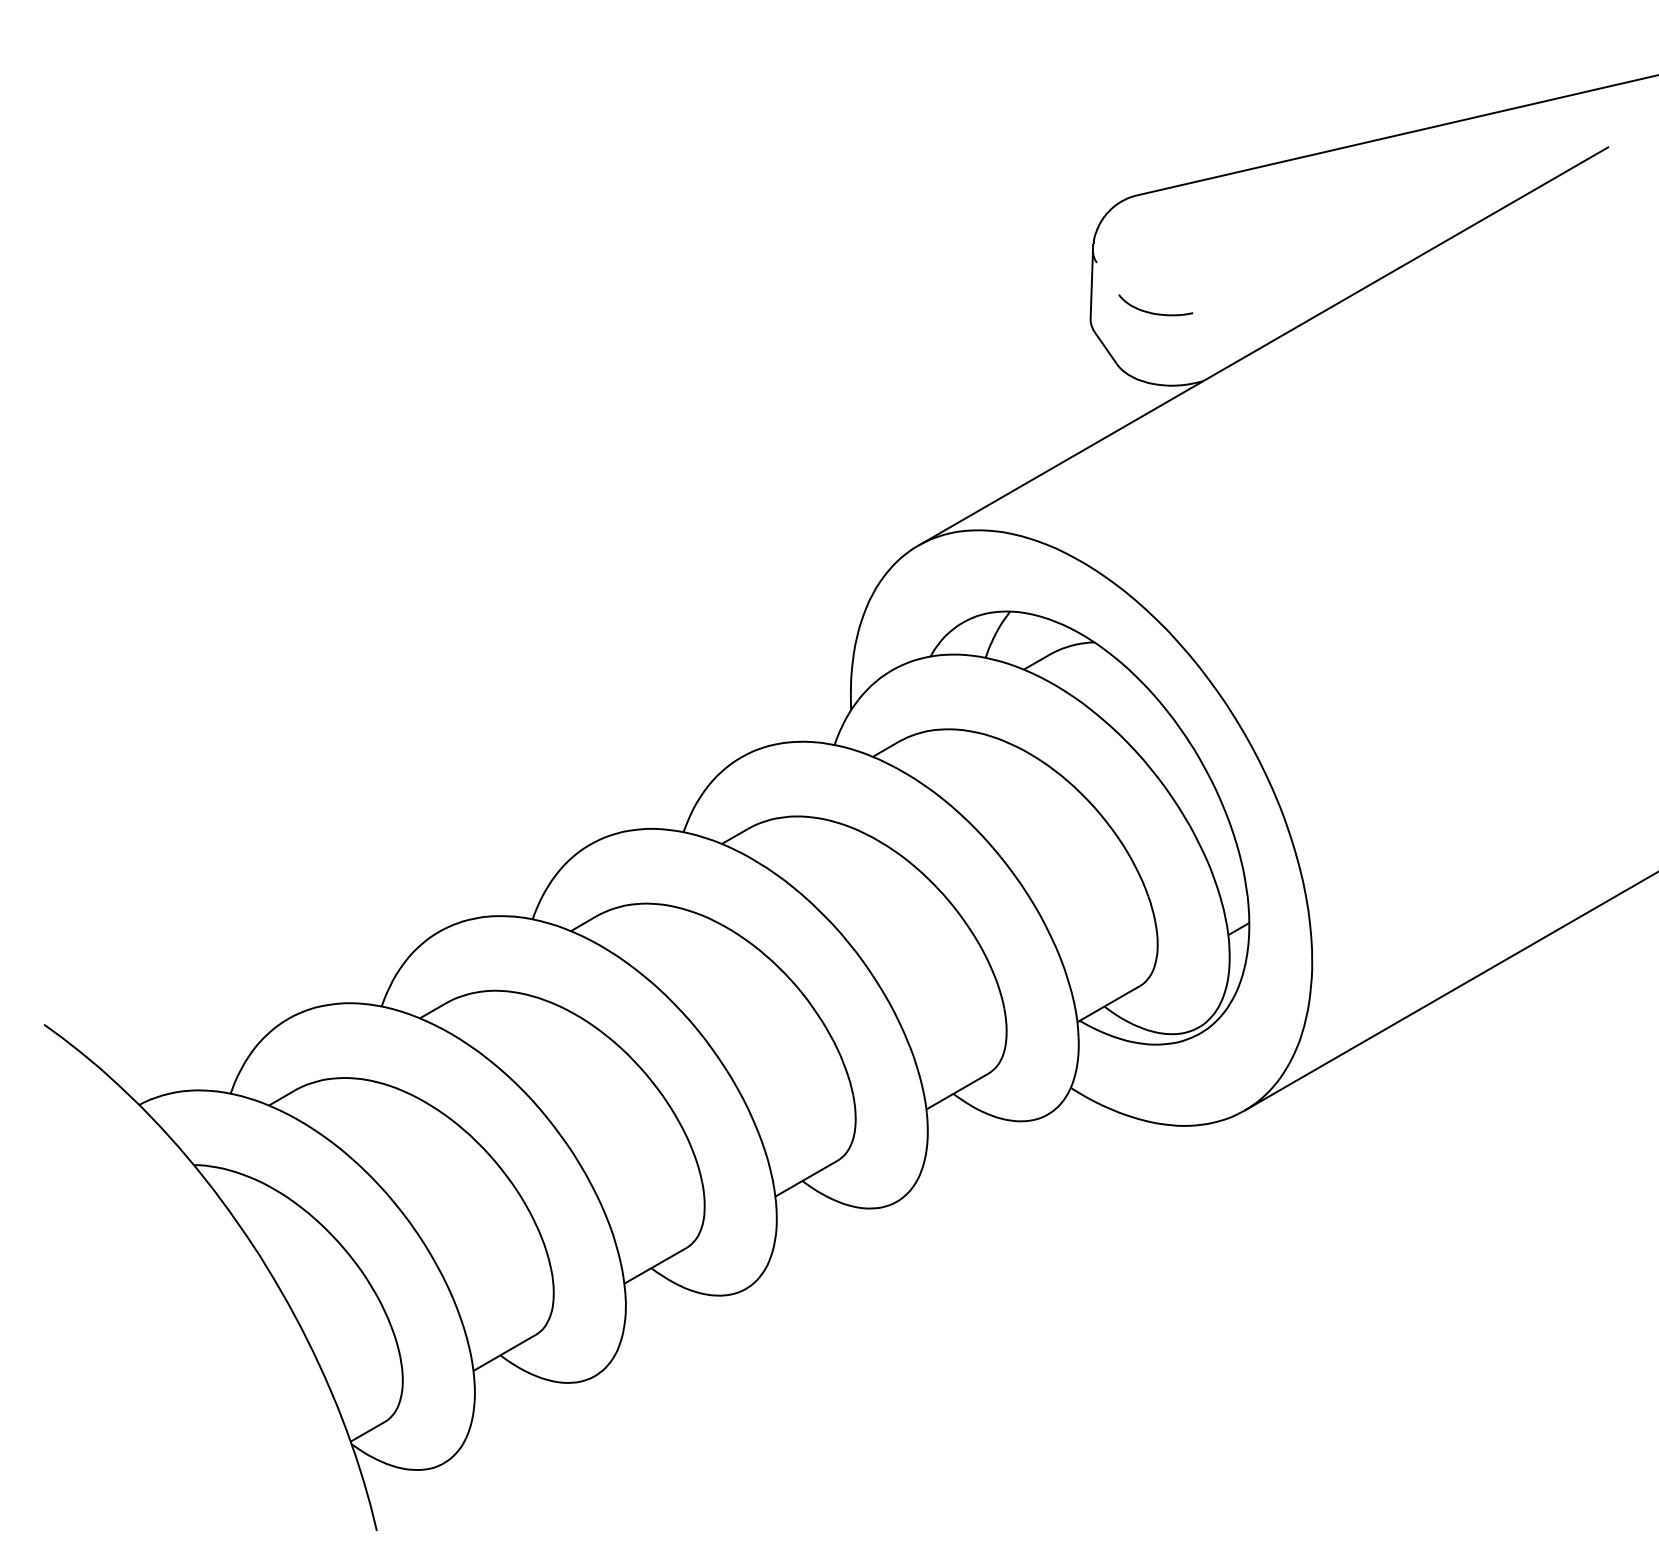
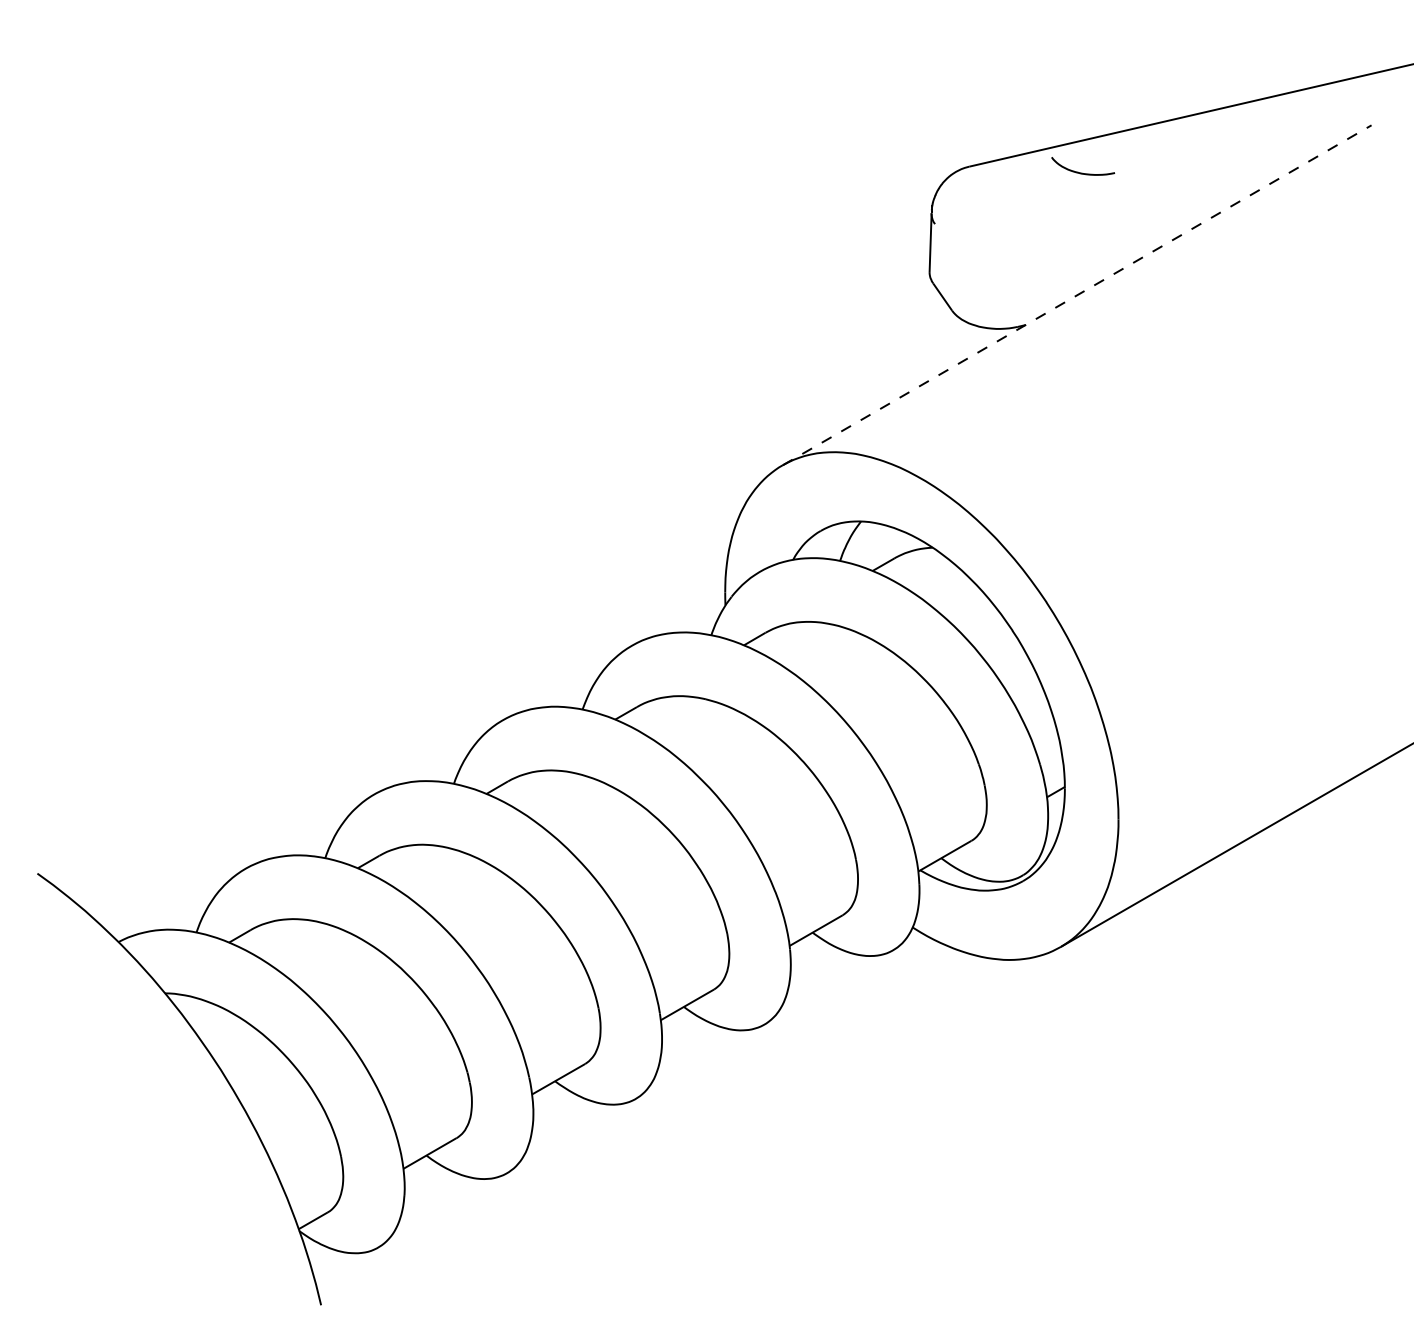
curve: (1155, 312) -> (1082, 172), moved
line: (1264, 346) -> (1077, 295), solid -> dashed

